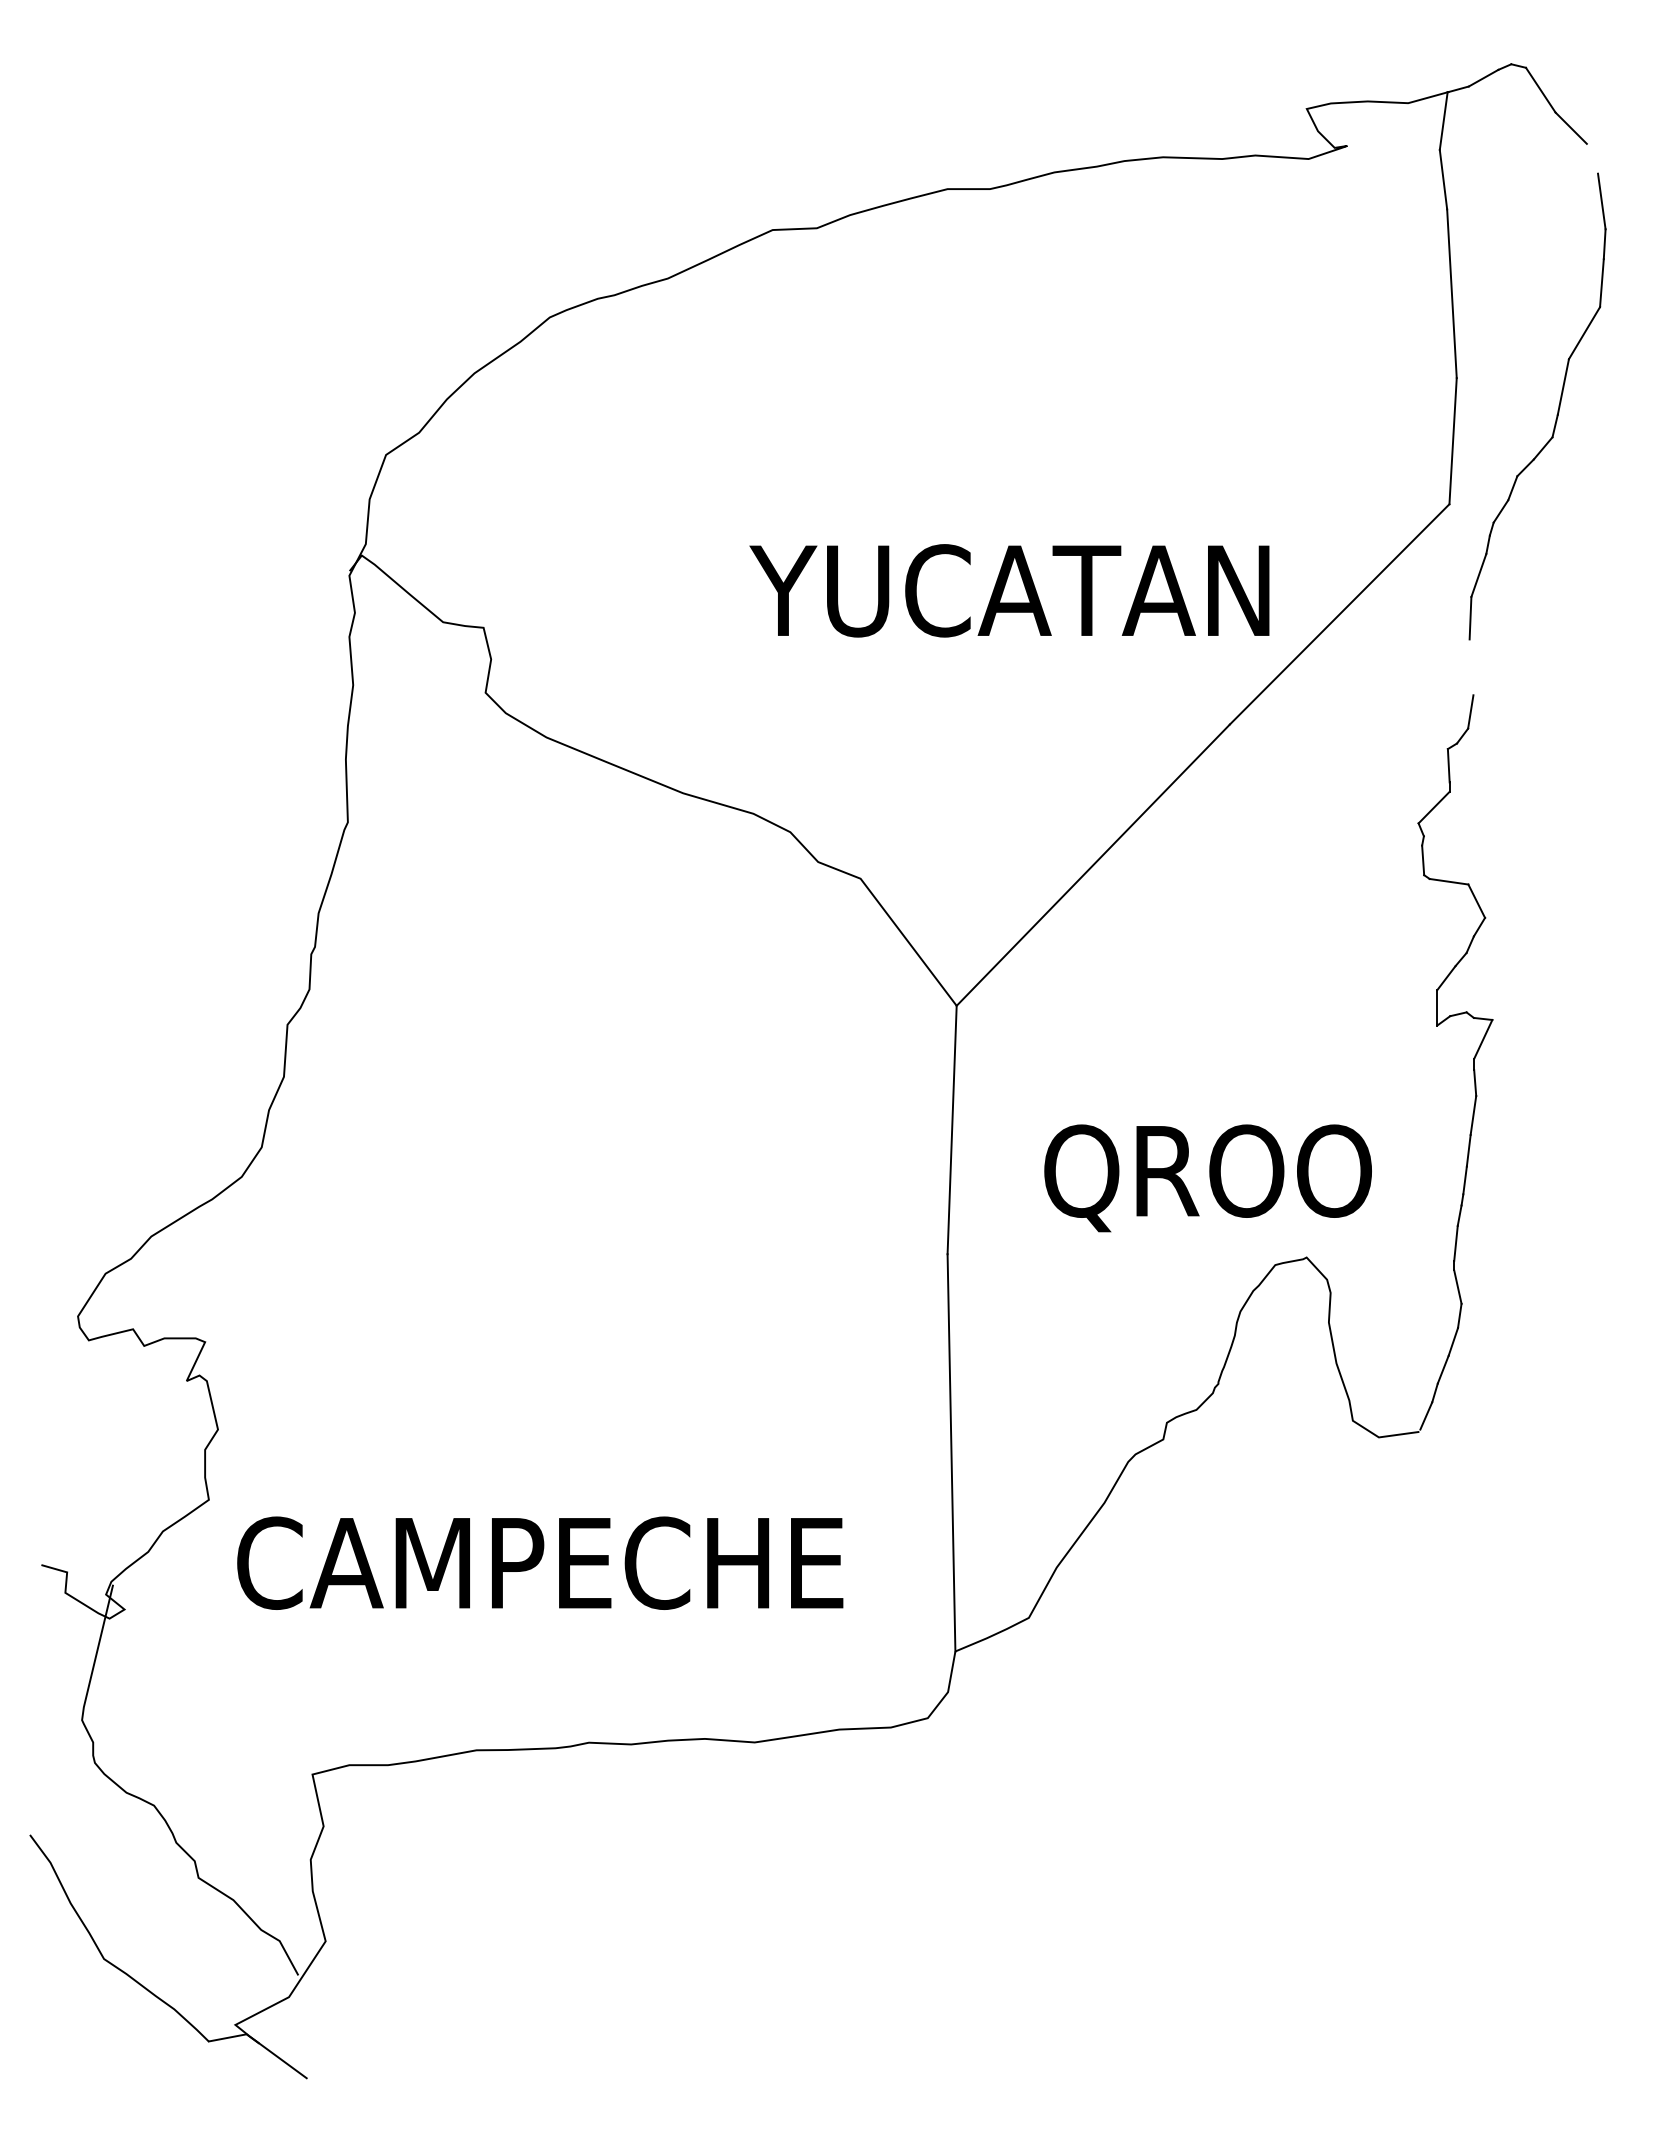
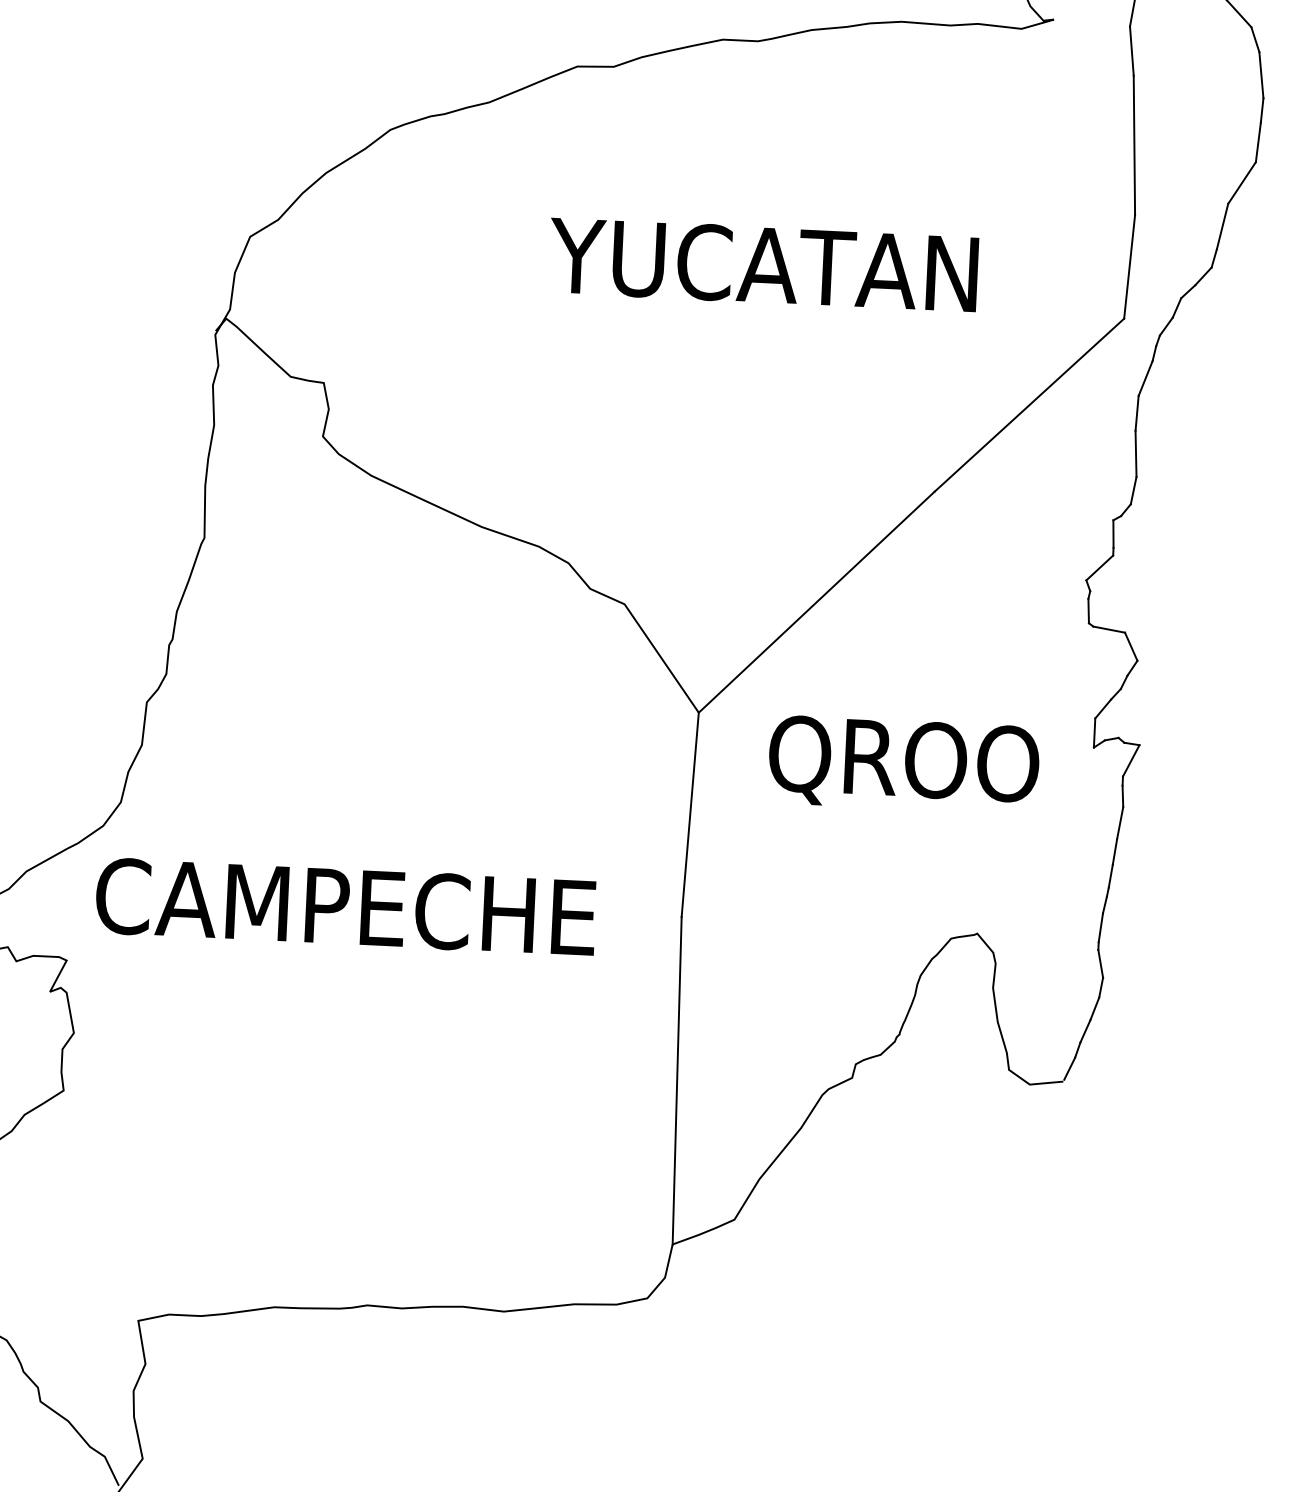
line: (1592, 158) -> (1255, 39), added
text: (1009, 590) -> (763, 264), moved
line: (1471, 667) -> (1135, 454), added
text: (1207, 1178) -> (903, 765), moved
text: (540, 1562) -> (346, 906), moved

